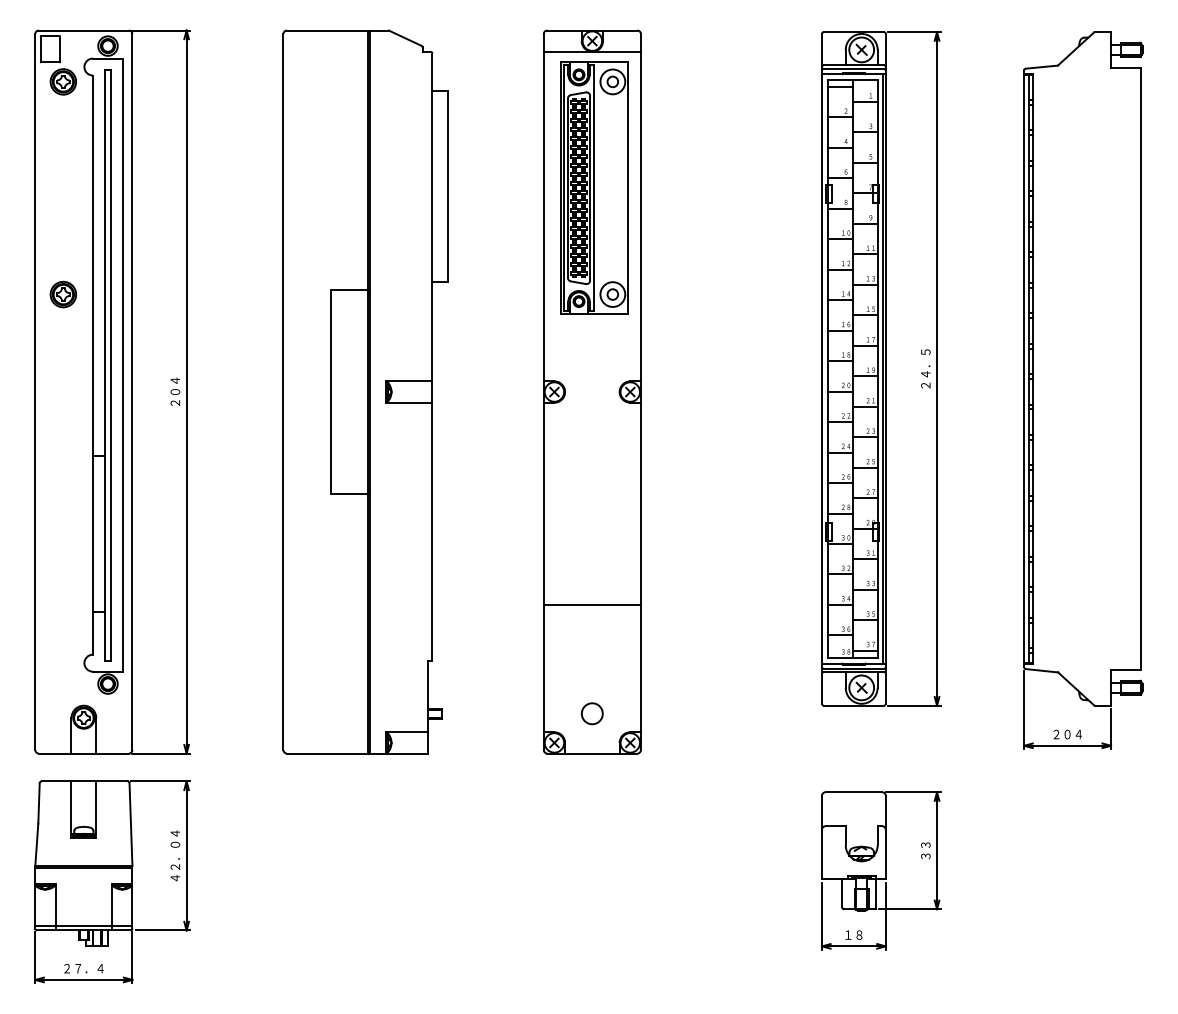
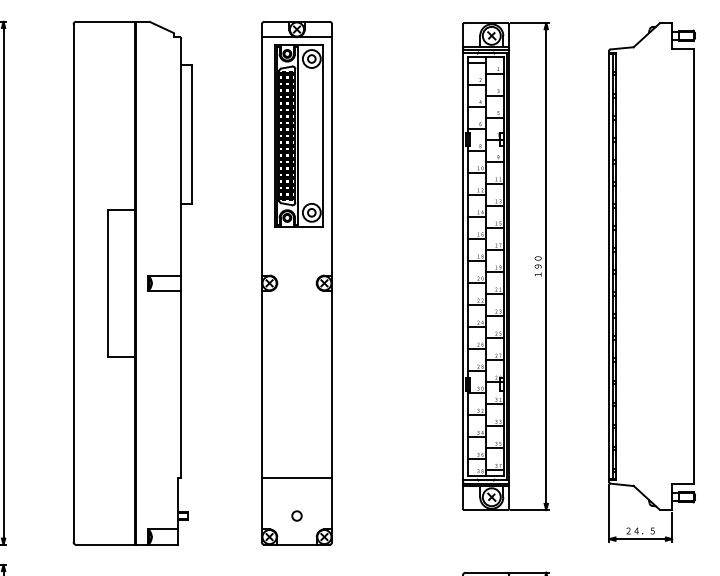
text: (925, 368) -> (537, 266), ２４．５ -> １９０
line: (591, 604) -> (296, 477), moved
circle: (592, 713) -> (297, 515), size x0.62
text: (1067, 734) -> (640, 530), ２０４ -> ２４．５

